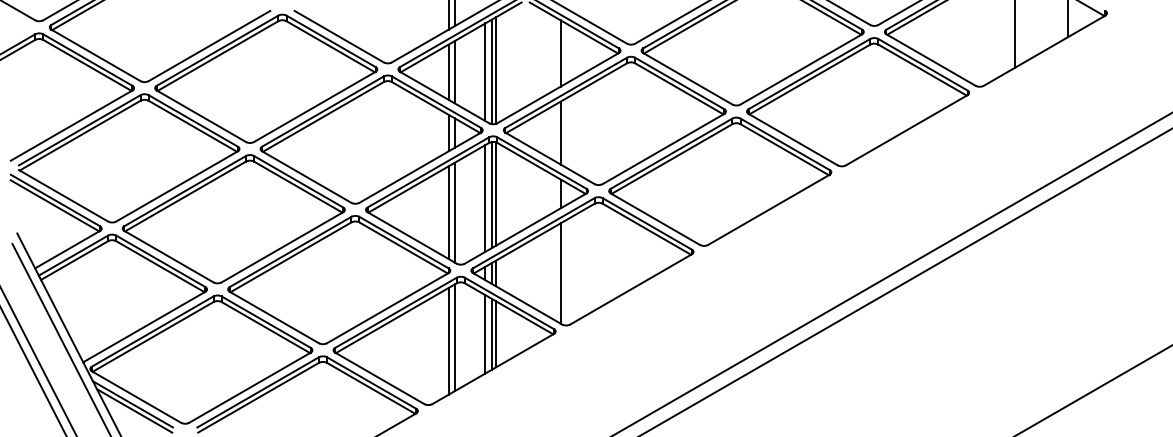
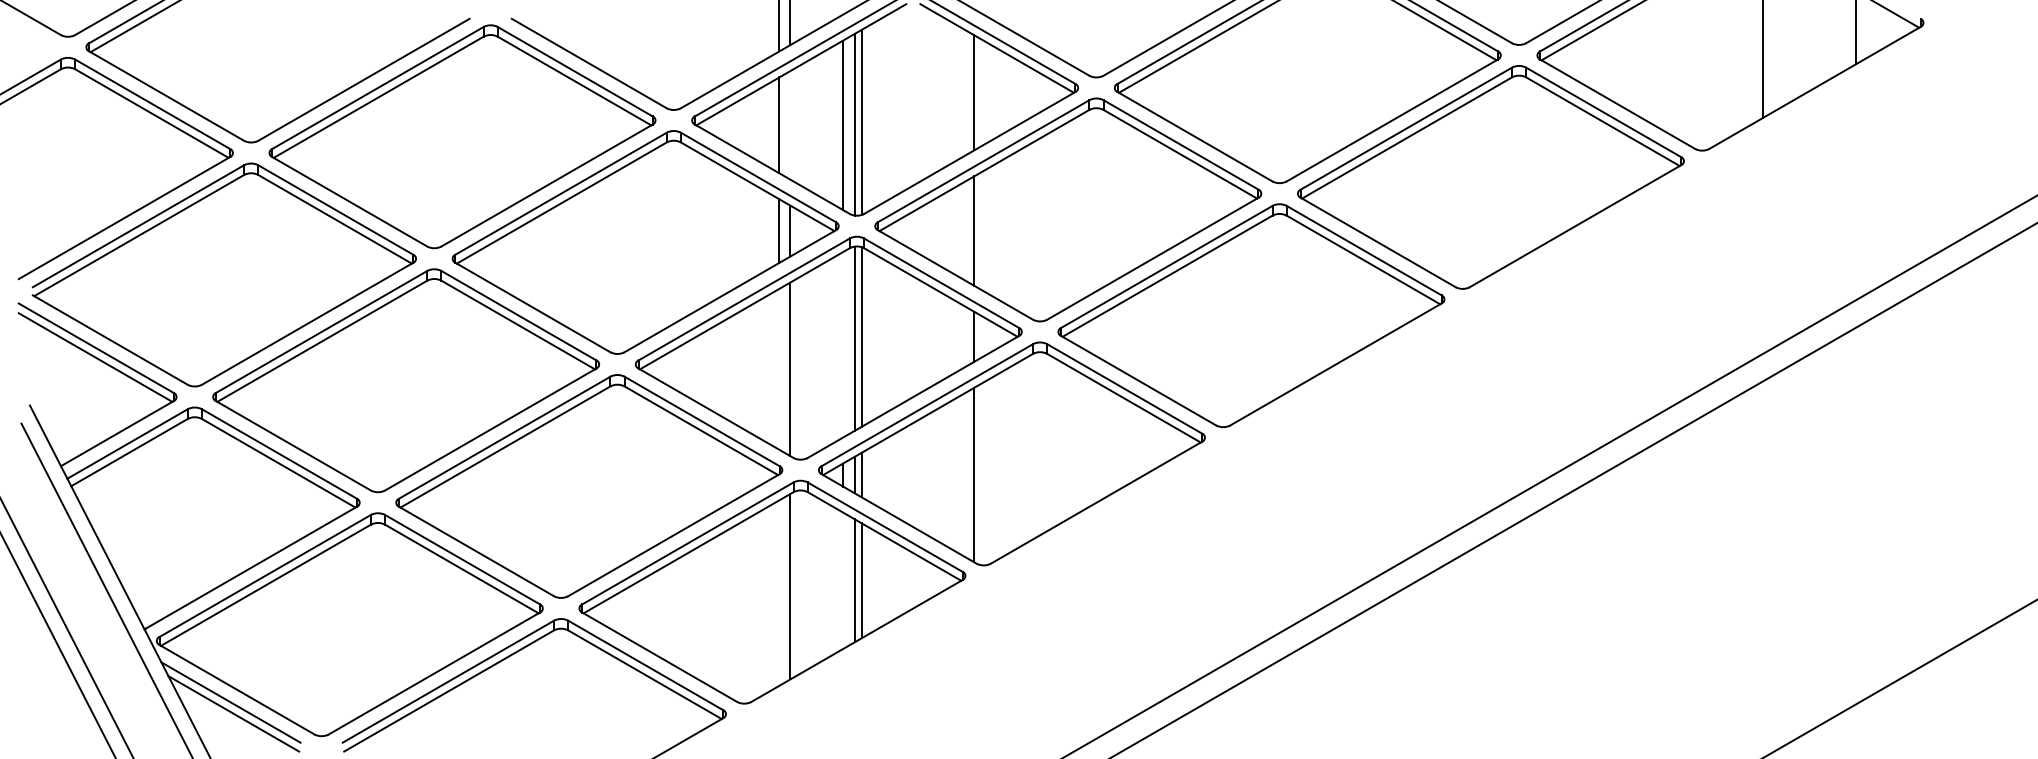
line: (454, 72) -> (789, 125), removed
line: (485, 198) -> (843, 344), removed
line: (448, 212) -> (779, 369), removed
line: (485, 334) -> (843, 581), removed
line: (448, 341) -> (779, 593), removed

